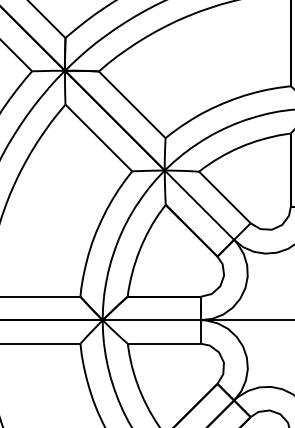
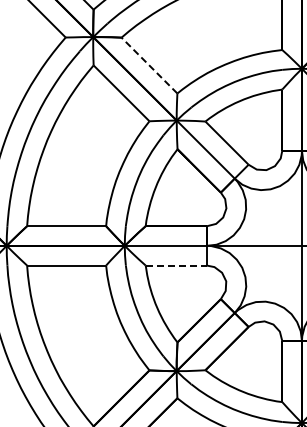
line: (132, 104) -> (149, 65), solid -> dashed
line: (164, 343) -> (176, 265), solid -> dashed

